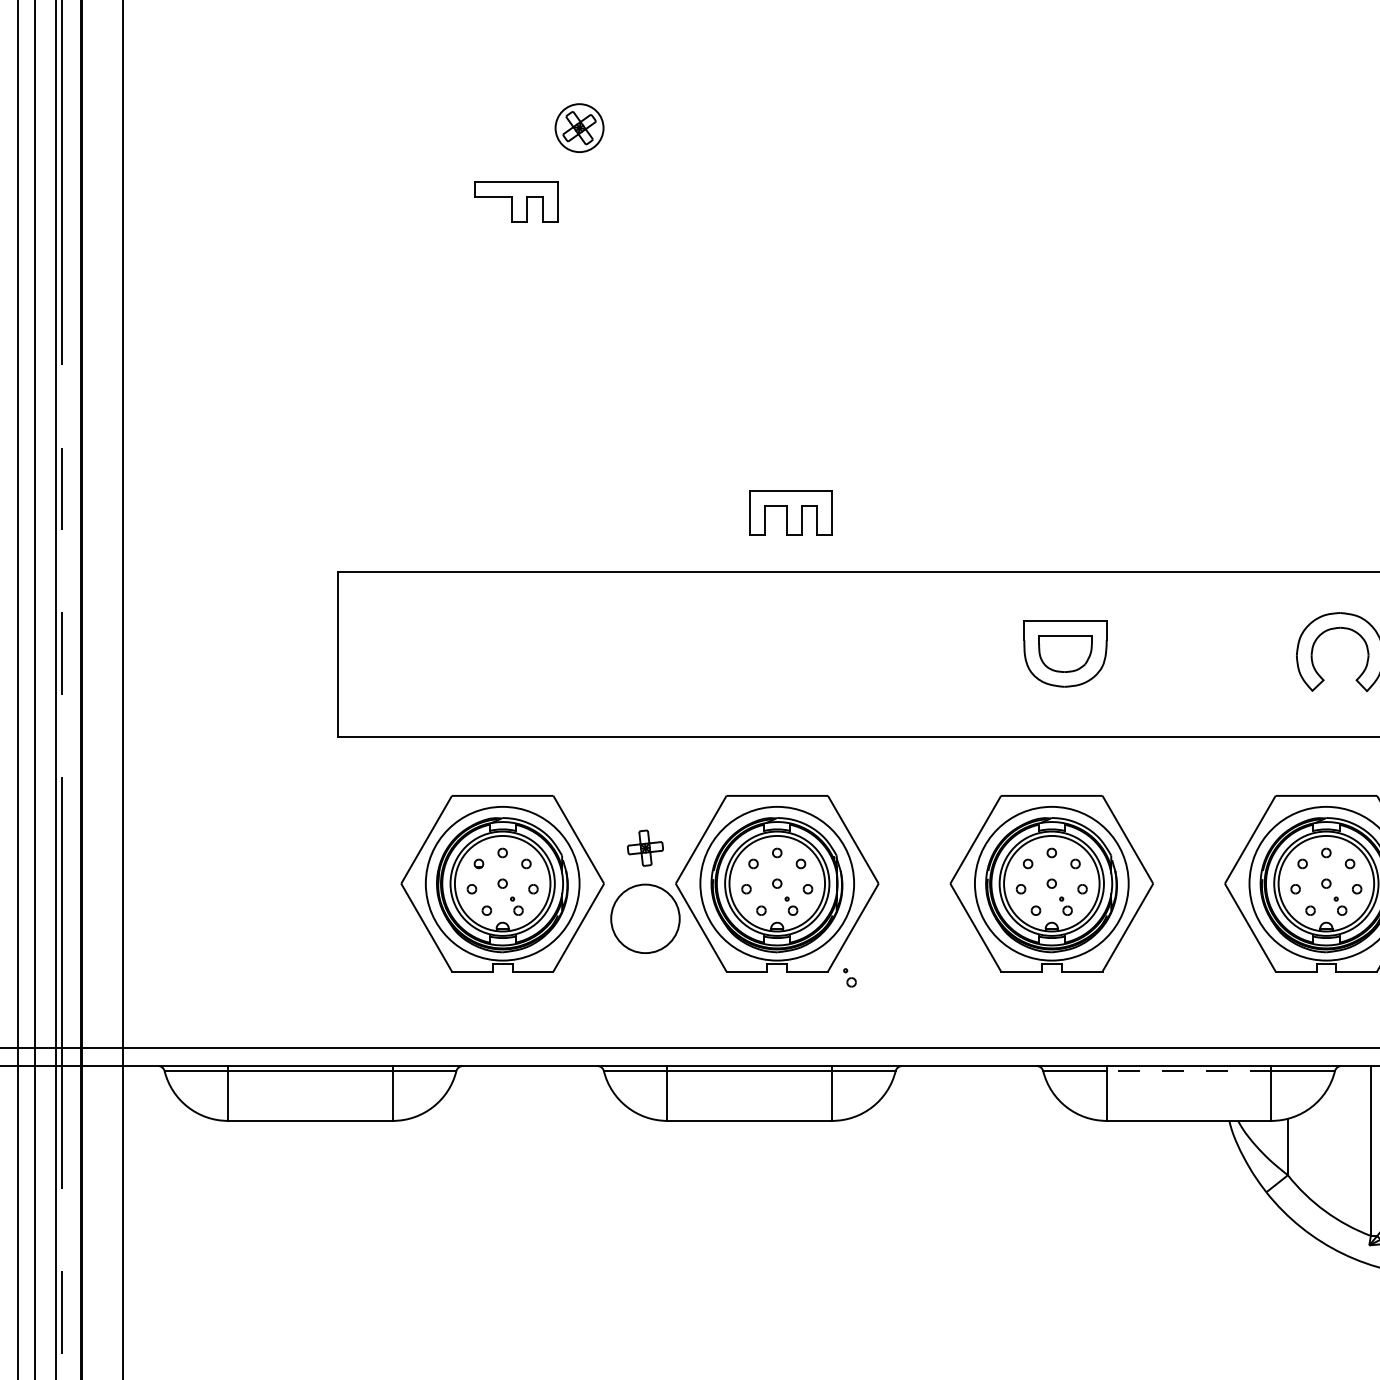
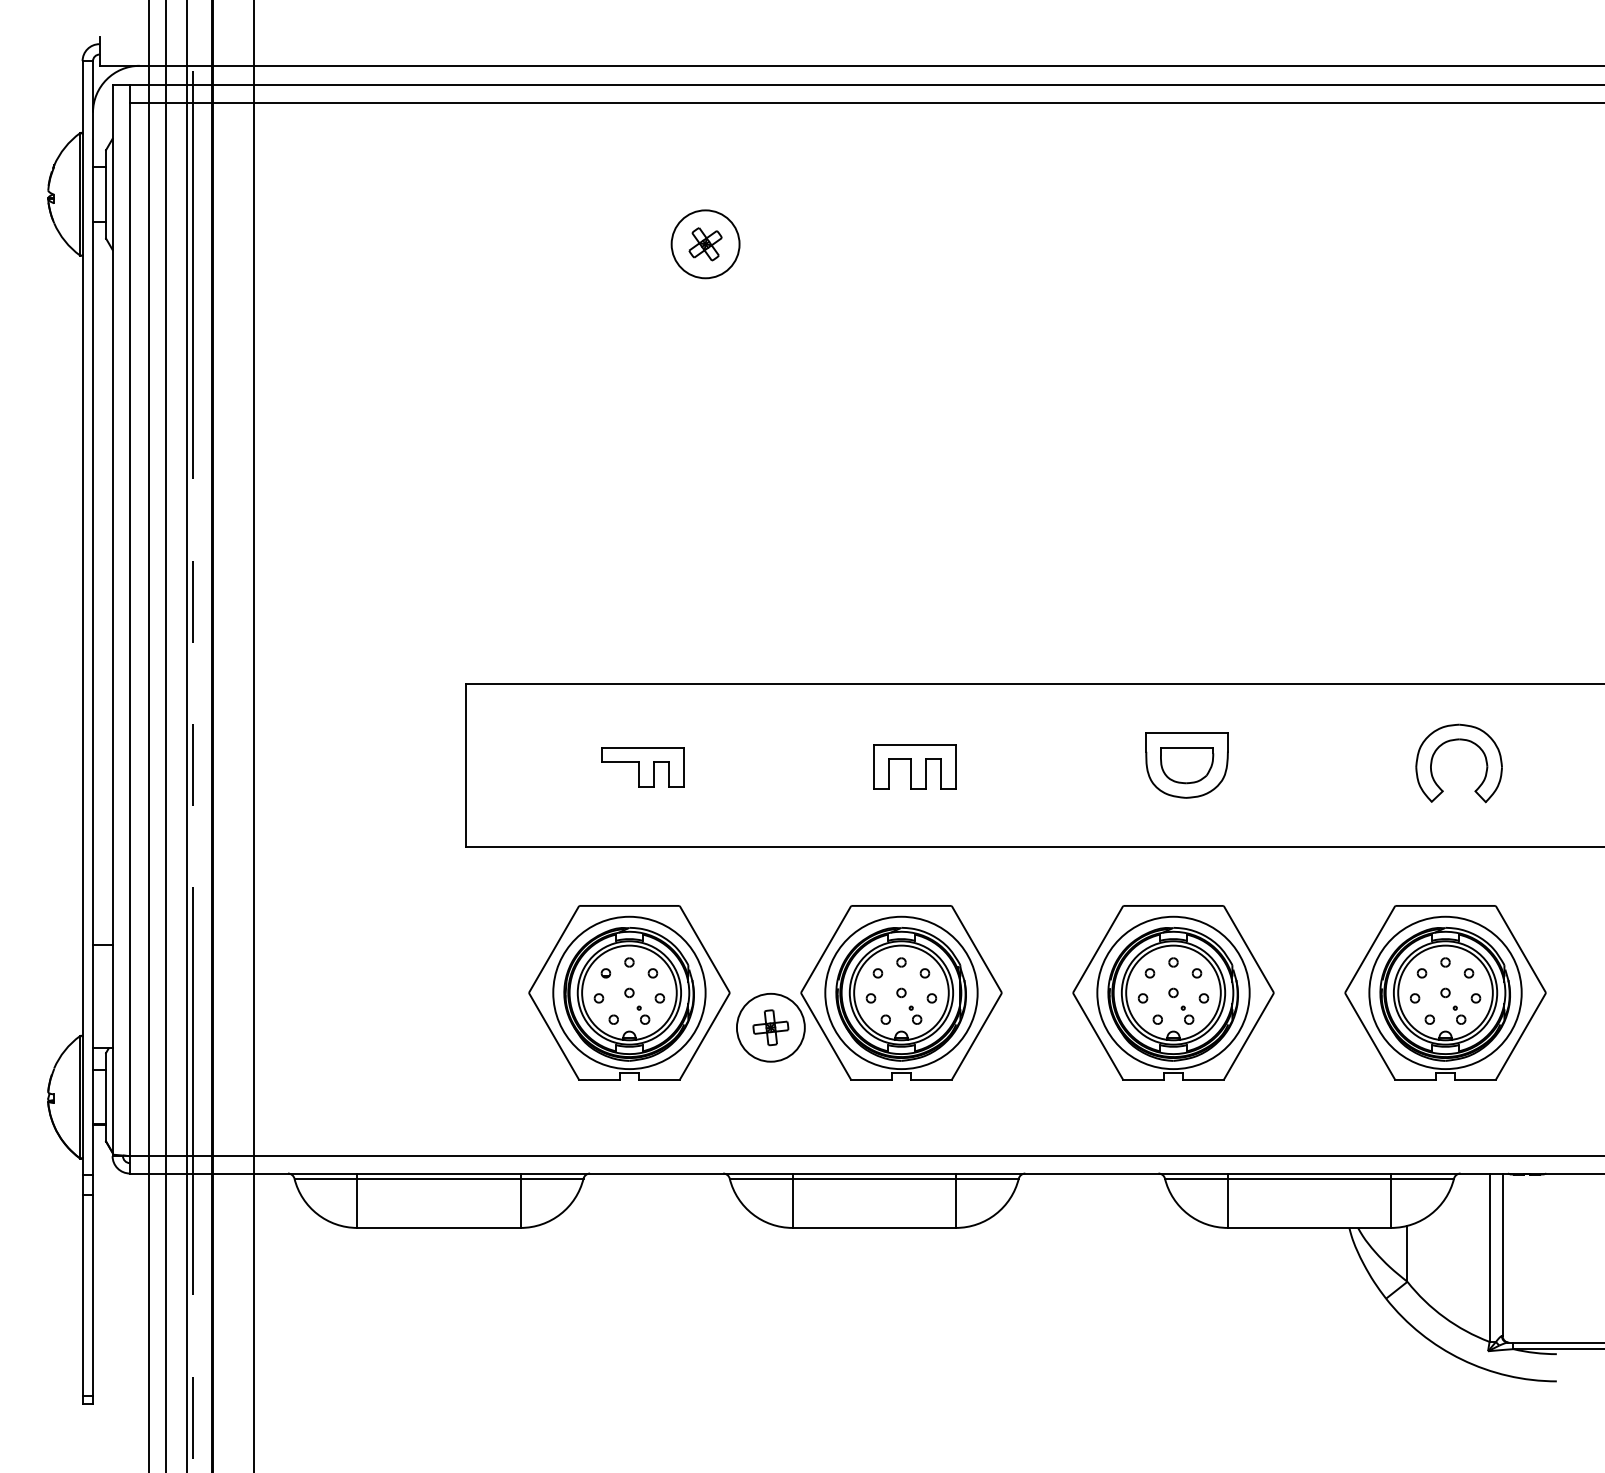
circle: (579, 128) -> (705, 244), size x1.43
part: (515, 201) -> (642, 767), moved
part: (790, 512) -> (914, 766), moved
part: (645, 847) -> (770, 1027), moved
part: (849, 977) -> (973, 1085), removed
line: (1189, 1071) -> (1309, 1178), dashed -> solid

